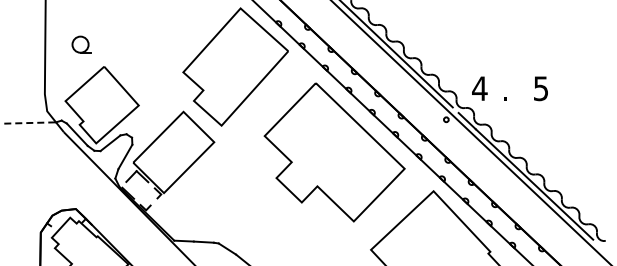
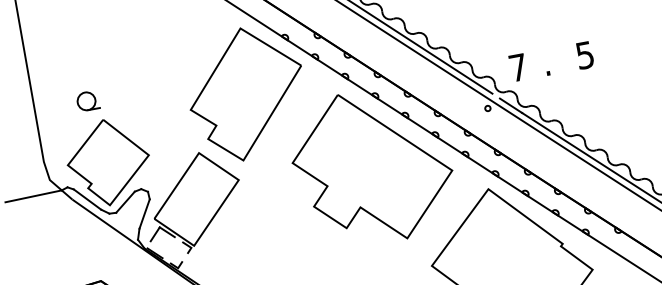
part: (81, 44) -> (87, 100), moved
text: (479, 88) -> (517, 67), 4 -> 7
line: (30, 123) -> (34, 196), dashed -> solid

